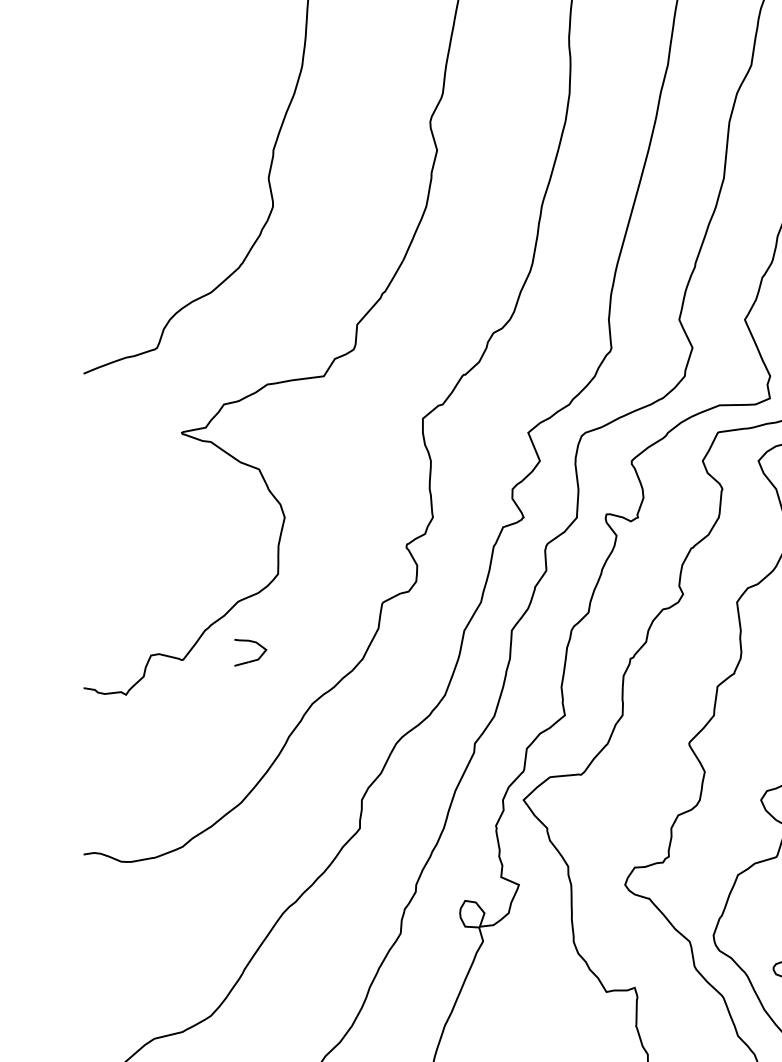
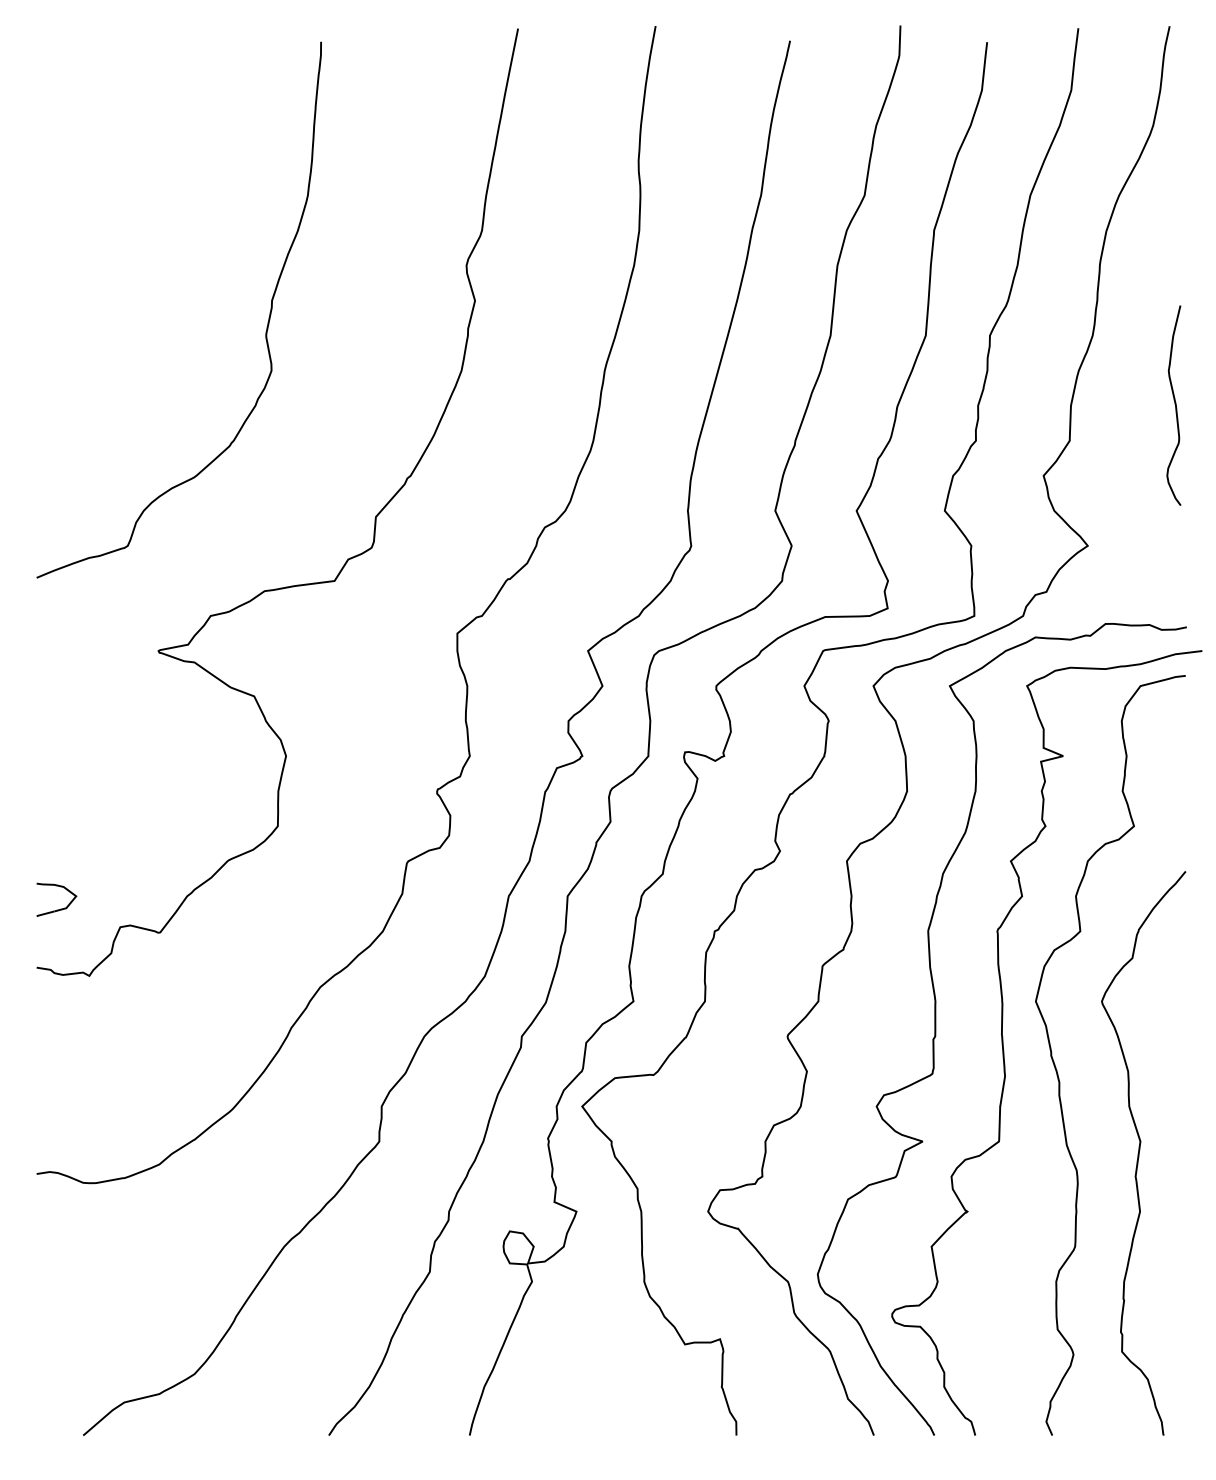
part: (253, 659) -> (60, 908), moved

